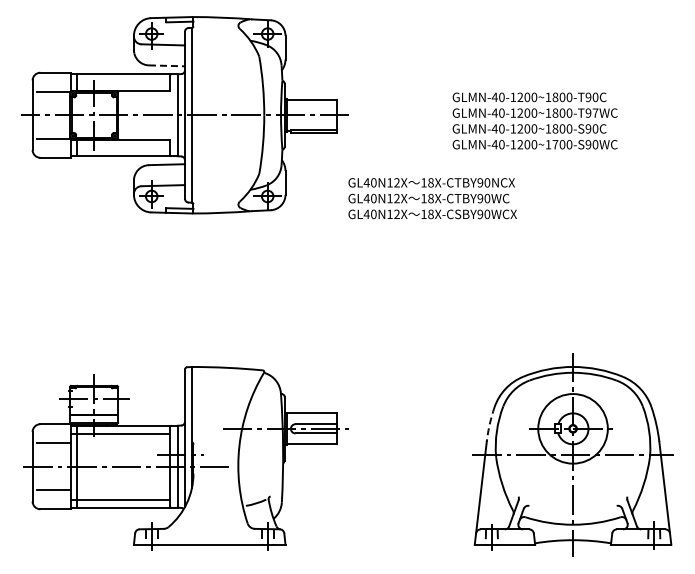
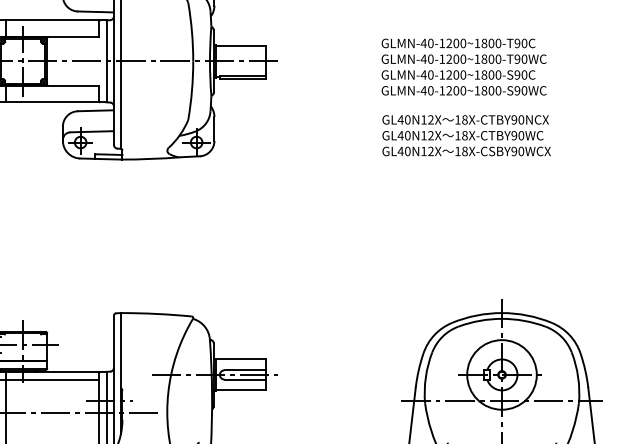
line: (166, 65) -> (95, 11), dashed -> solid
text: (595, 112) -> (524, 58), GLMN-40-1200~1800-T97WC -> GLMN-40-1200~1800-T90WC
text: (555, 144) -> (484, 90), GLMN-40-1200~1700-S90WC -> GLMN-40-1200~1800-S90WC
text: (432, 198) -> (466, 135), moved
arc: (489, 424) -> (418, 370), dashed -> solid

